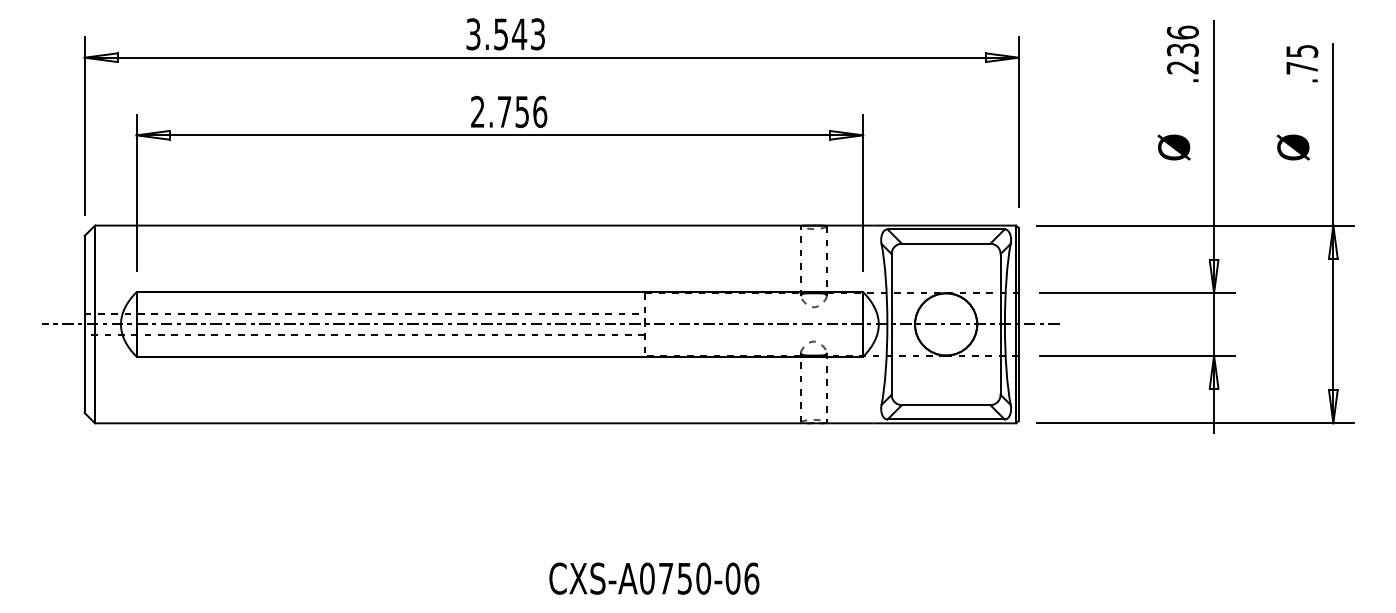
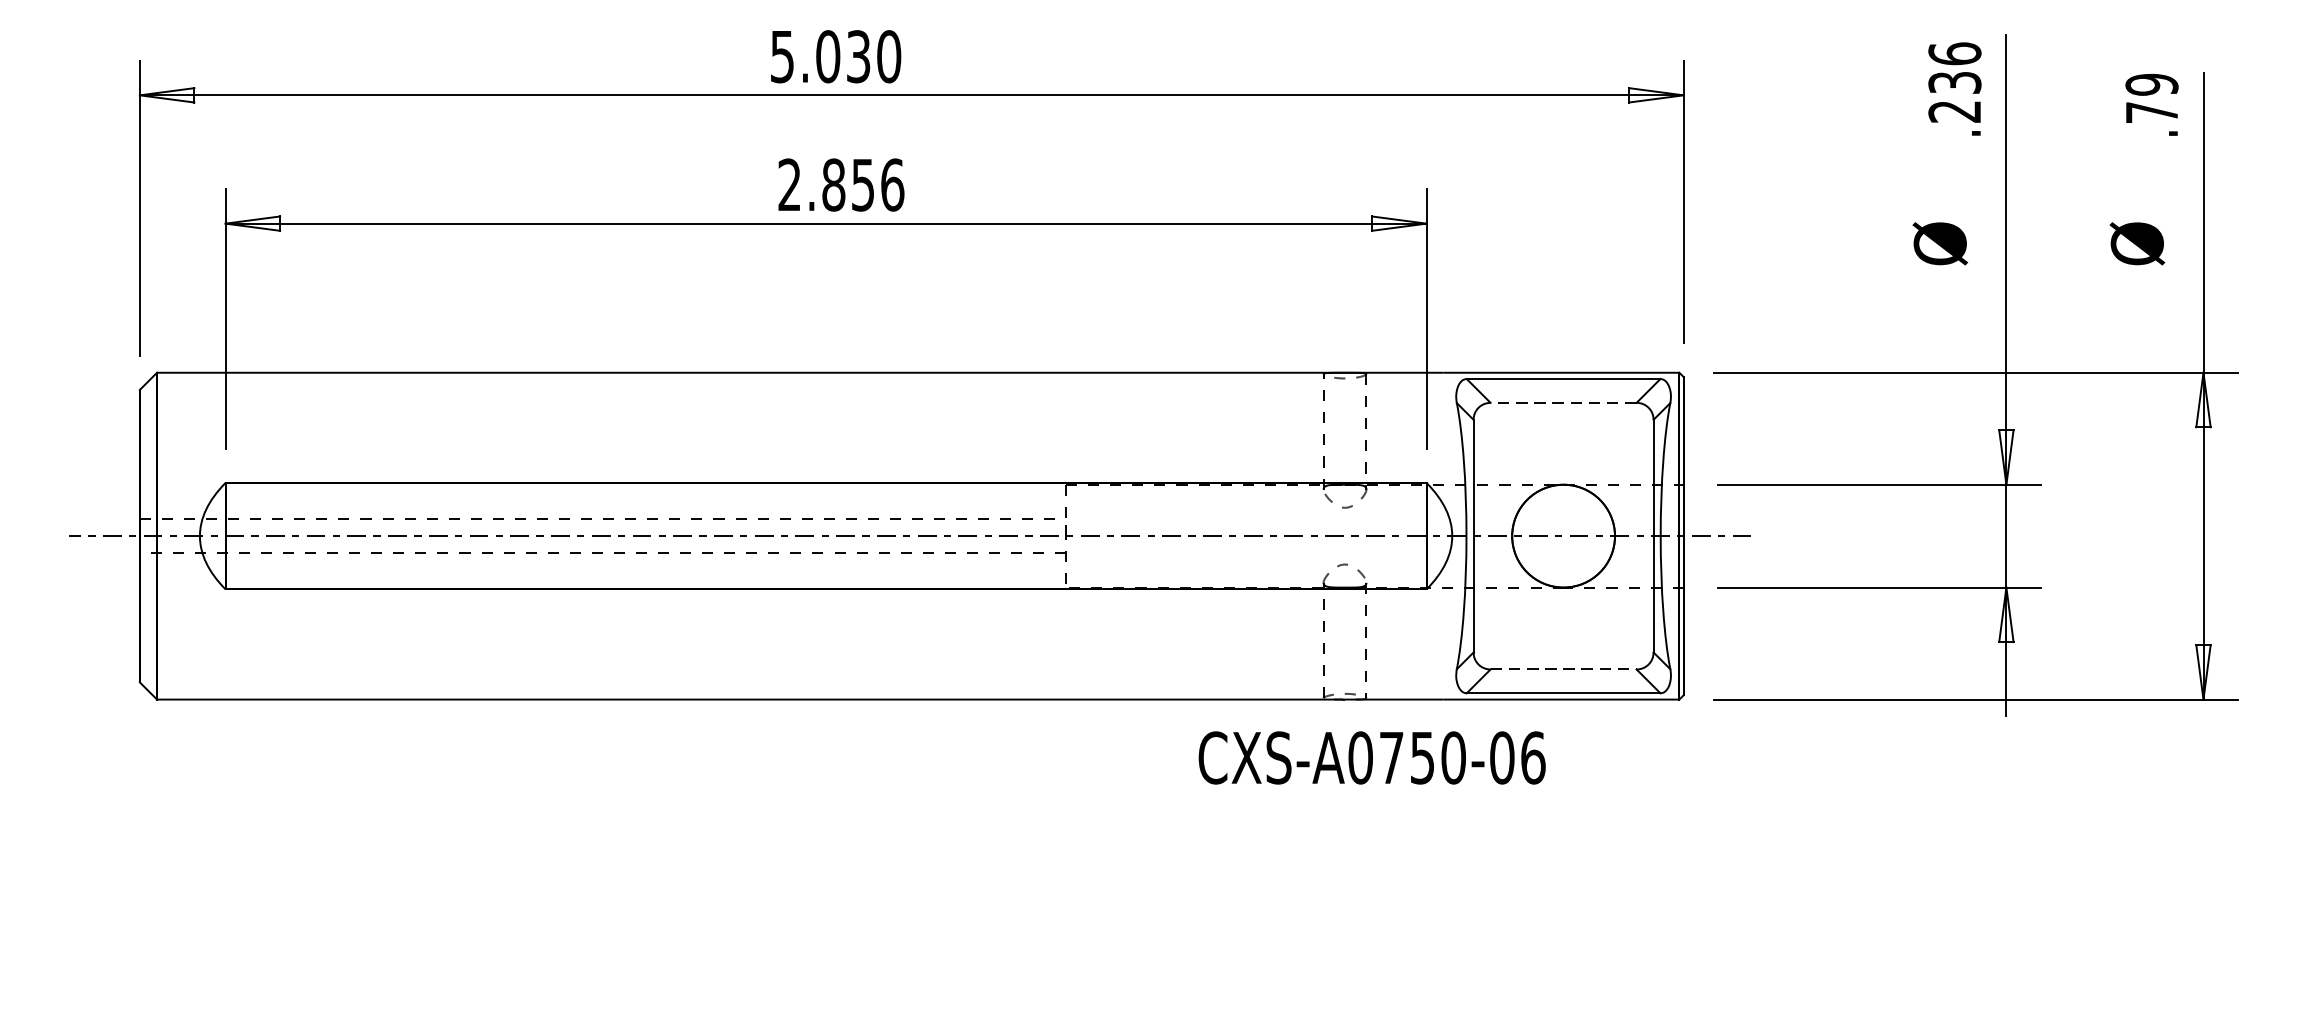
text: (506, 34) -> (837, 56), 3.543 -> 5.030
text: (1301, 50) -> (2150, 83), .75 -> .79
text: (504, 111) -> (833, 184), 2.756 -> 2.856
line: (945, 243) -> (1562, 402), solid -> dashed
line: (946, 405) -> (1564, 670), solid -> dashed
text: (654, 578) -> (1372, 757), moved

